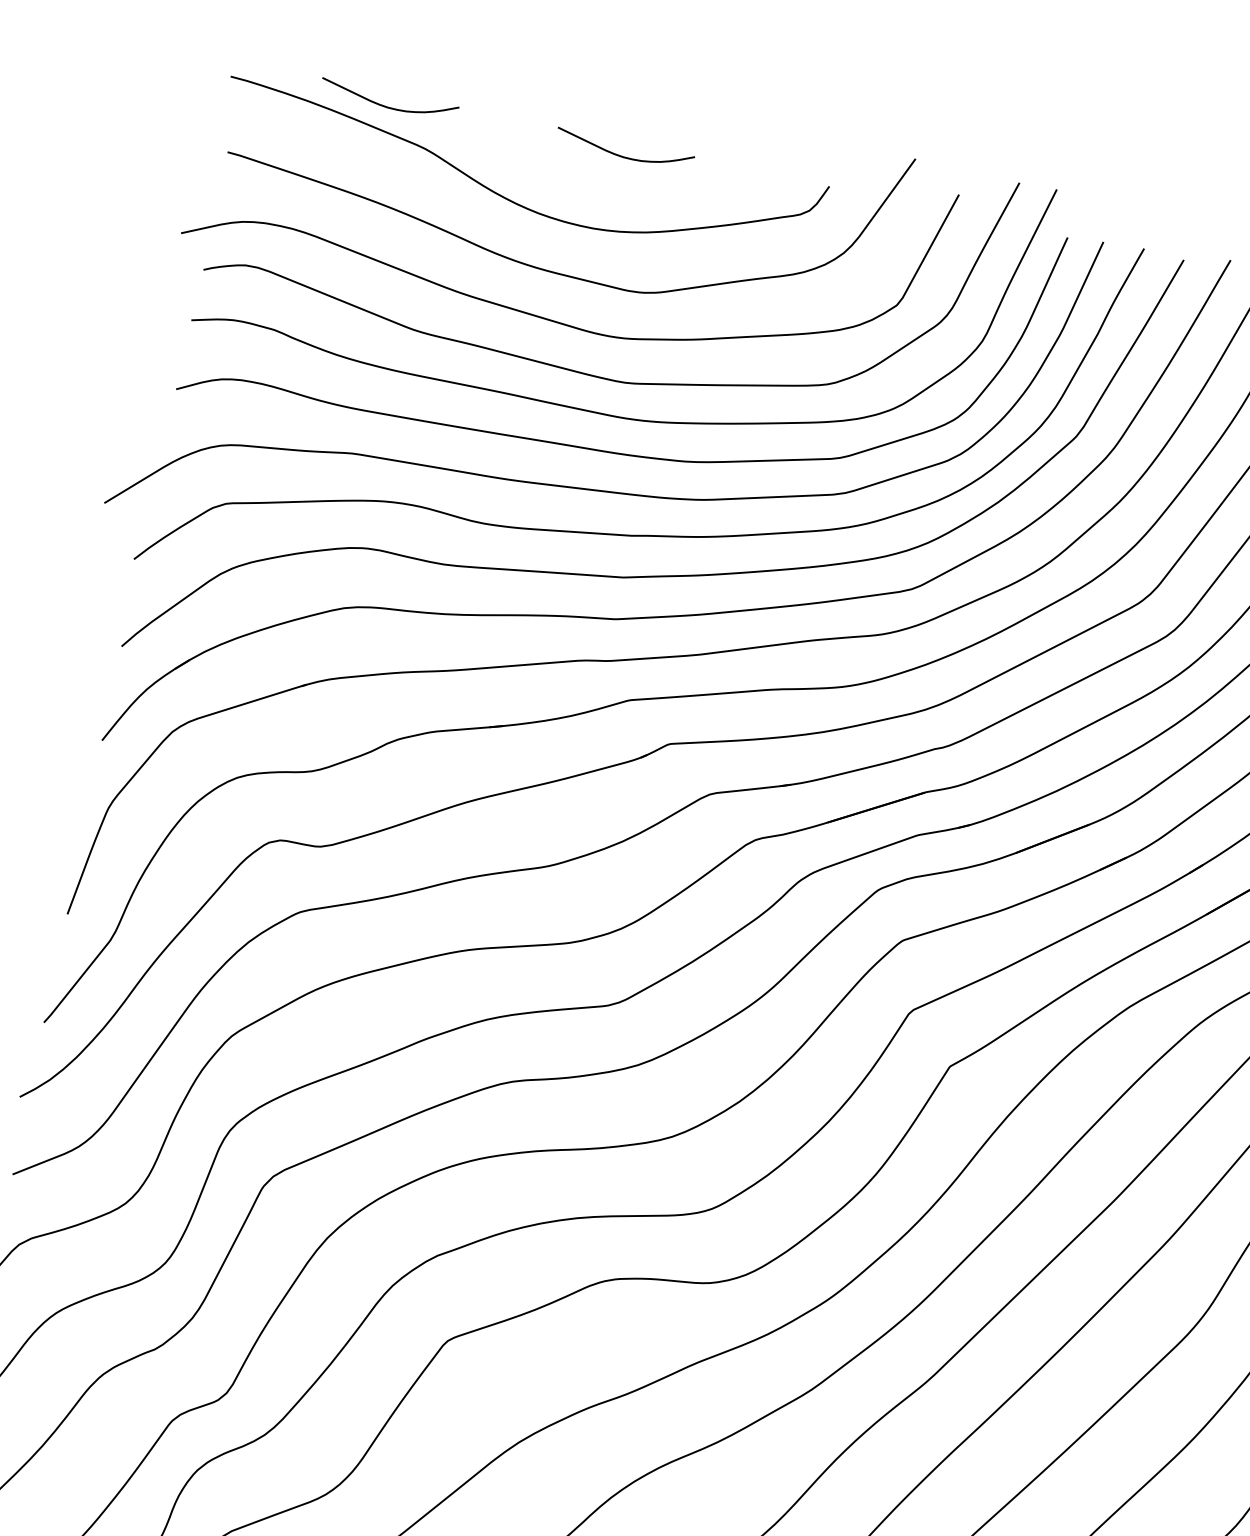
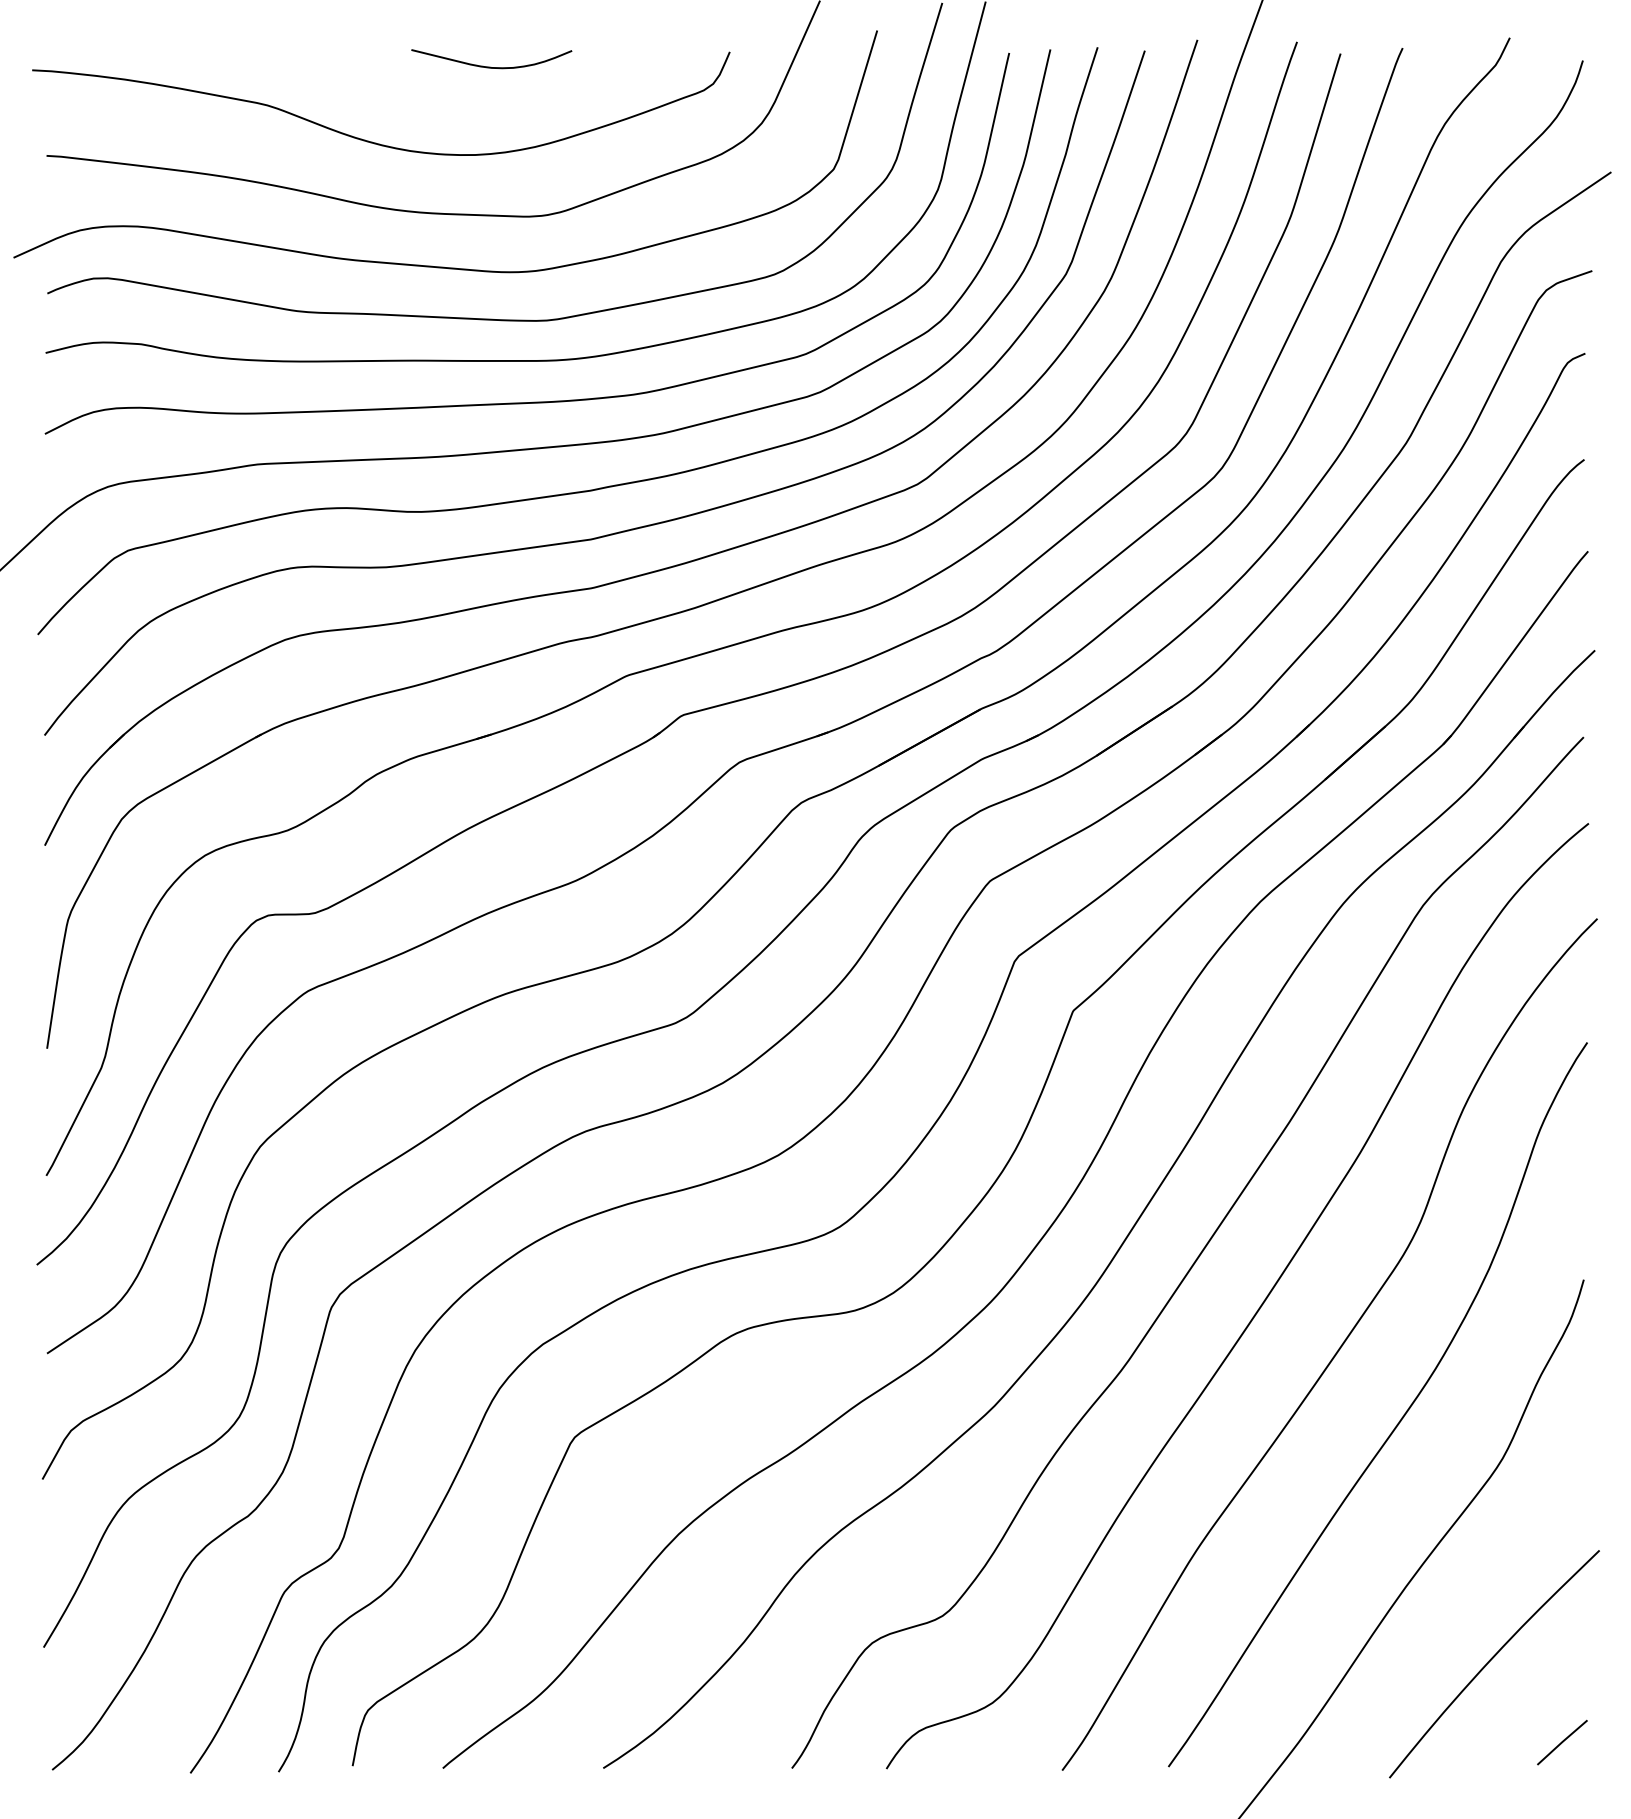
curve: (386, 106) -> (214, 66), removed

